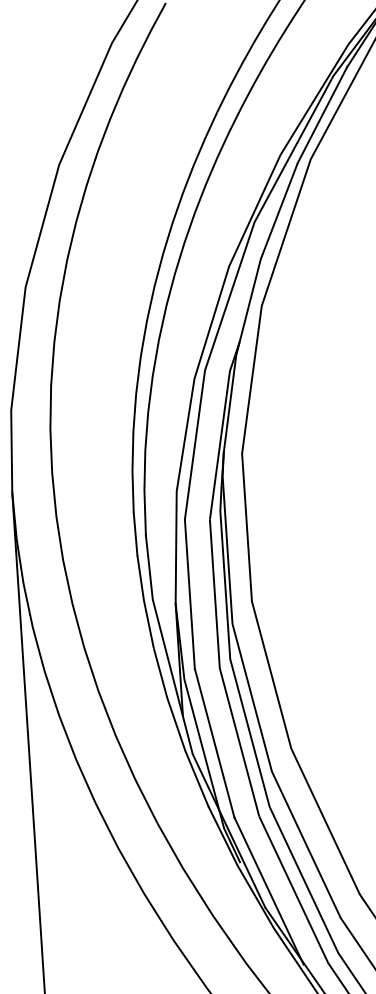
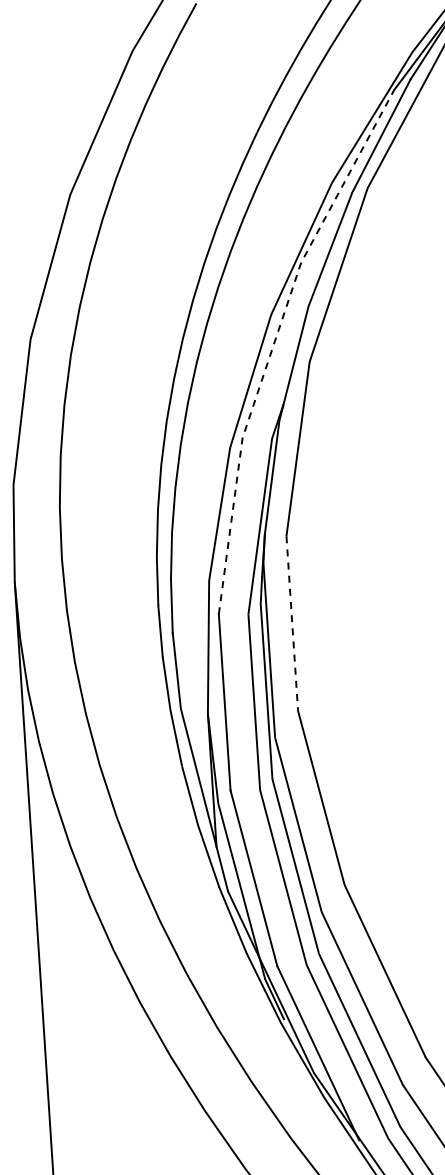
line: (231, 288) -> (274, 341), solid -> dashed
line: (247, 527) -> (292, 623), solid -> dashed

